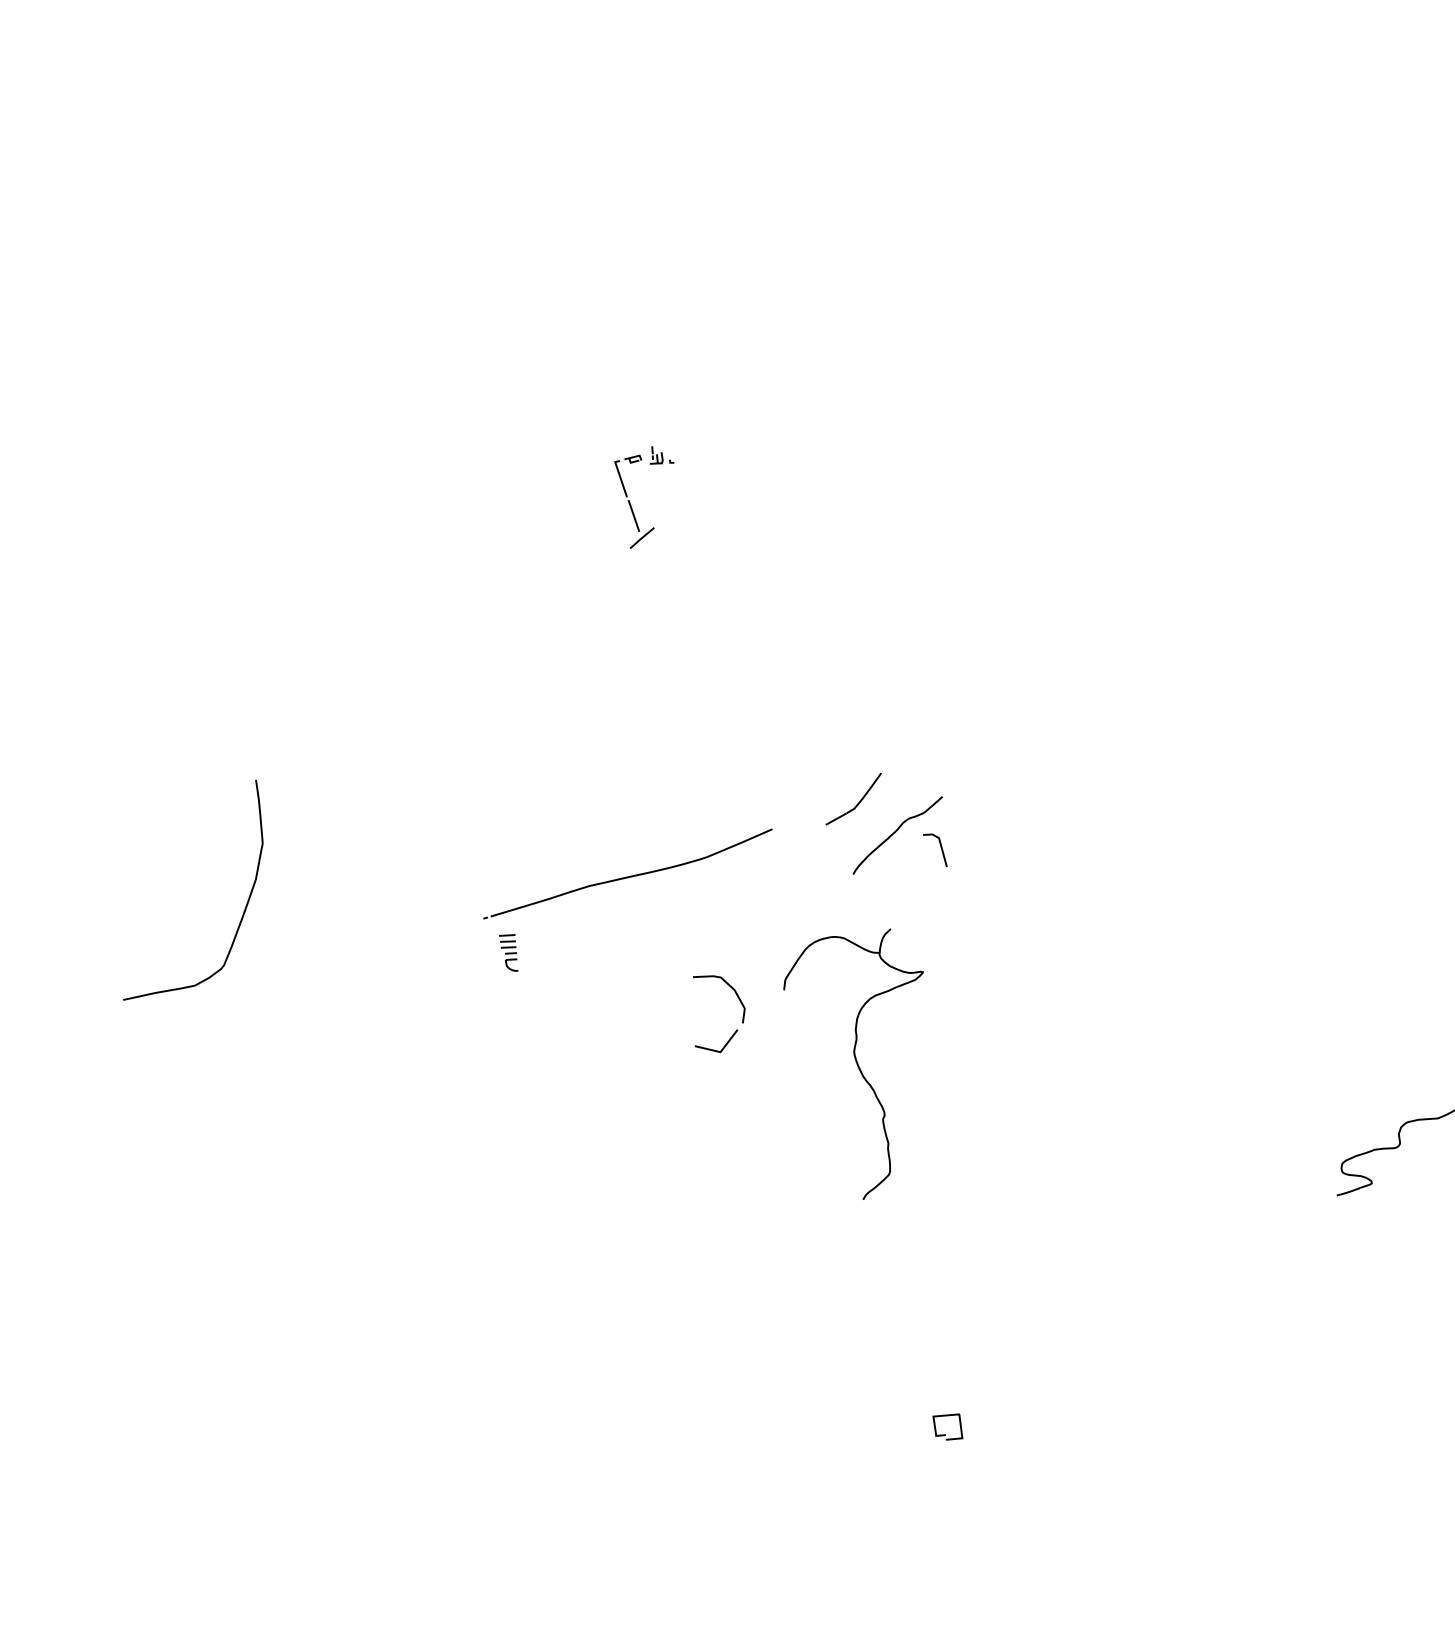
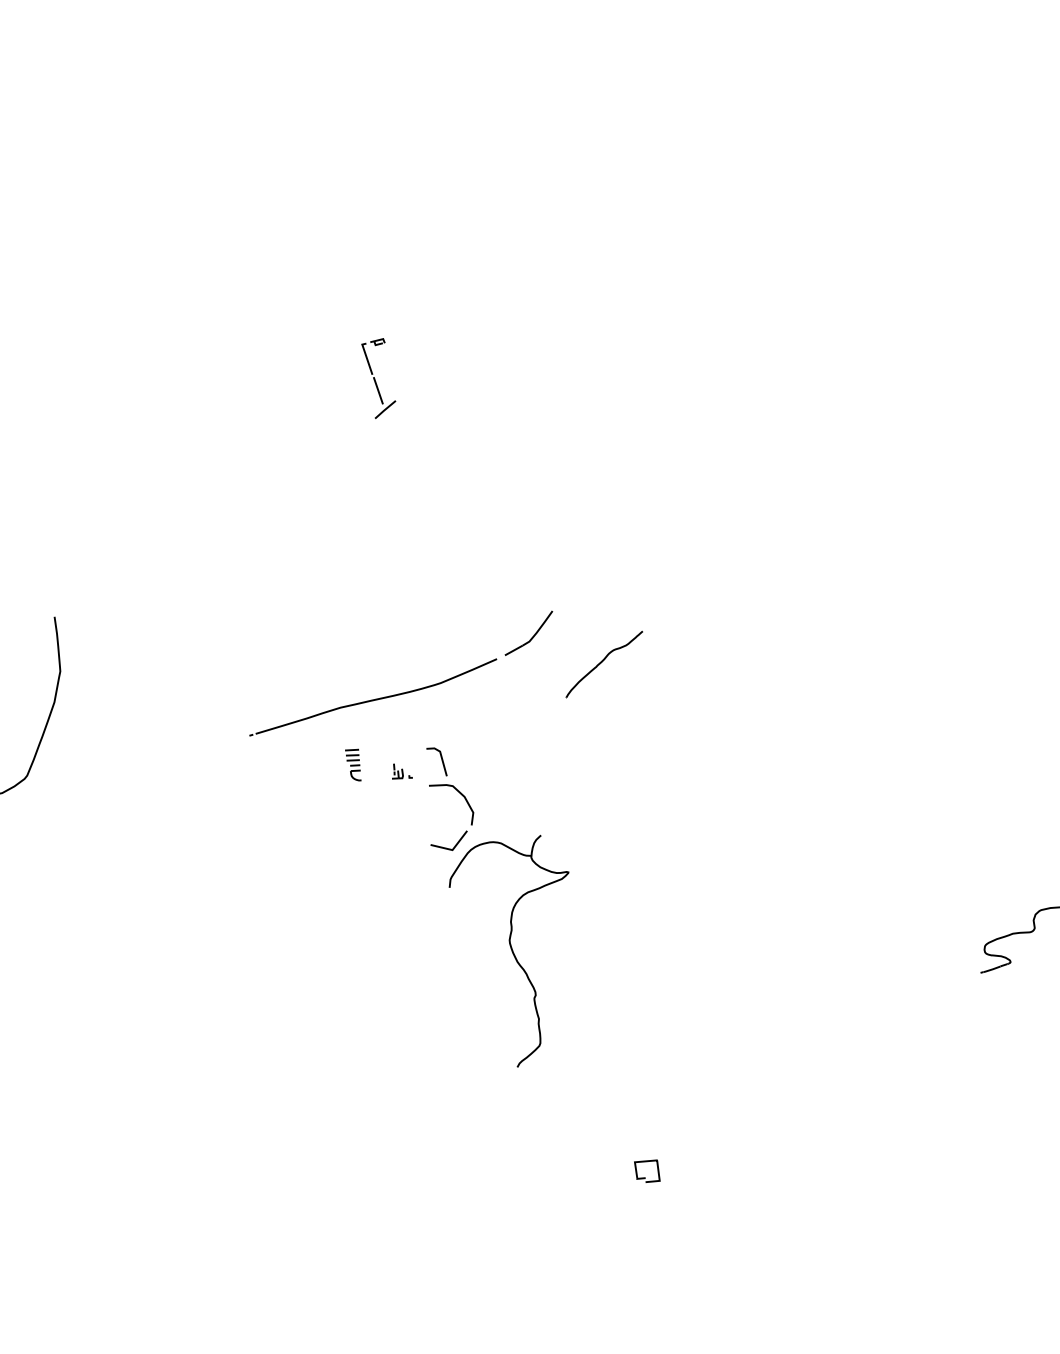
part: (661, 455) -> (401, 771), moved
part: (859, 800) -> (533, 634), moved
line: (940, 848) -> (441, 760), moved
part: (508, 952) -> (353, 764), moved
part: (853, 1063) -> (509, 950), moved

